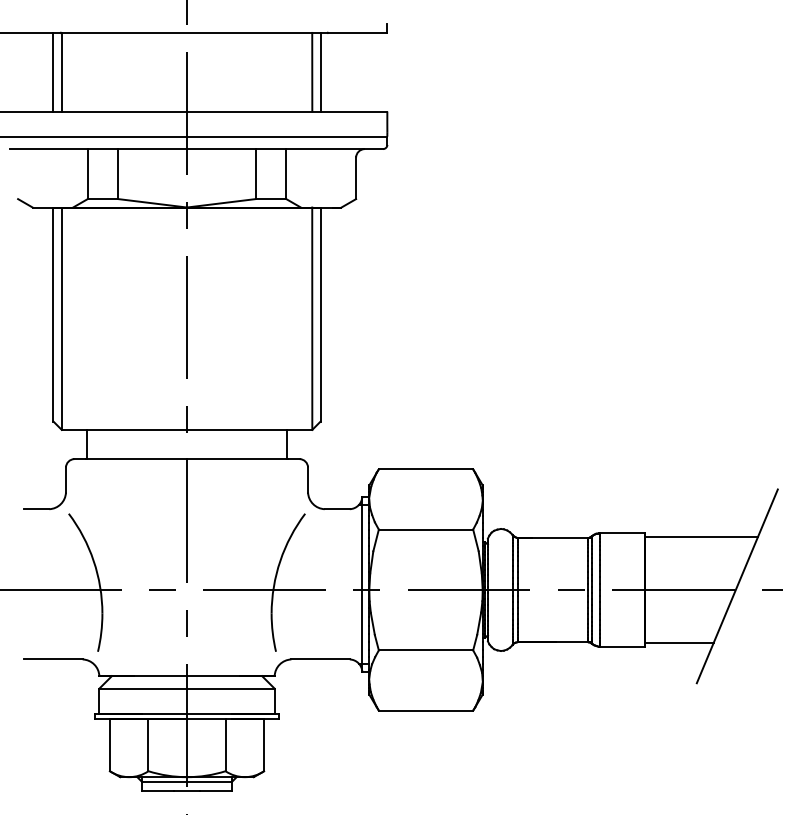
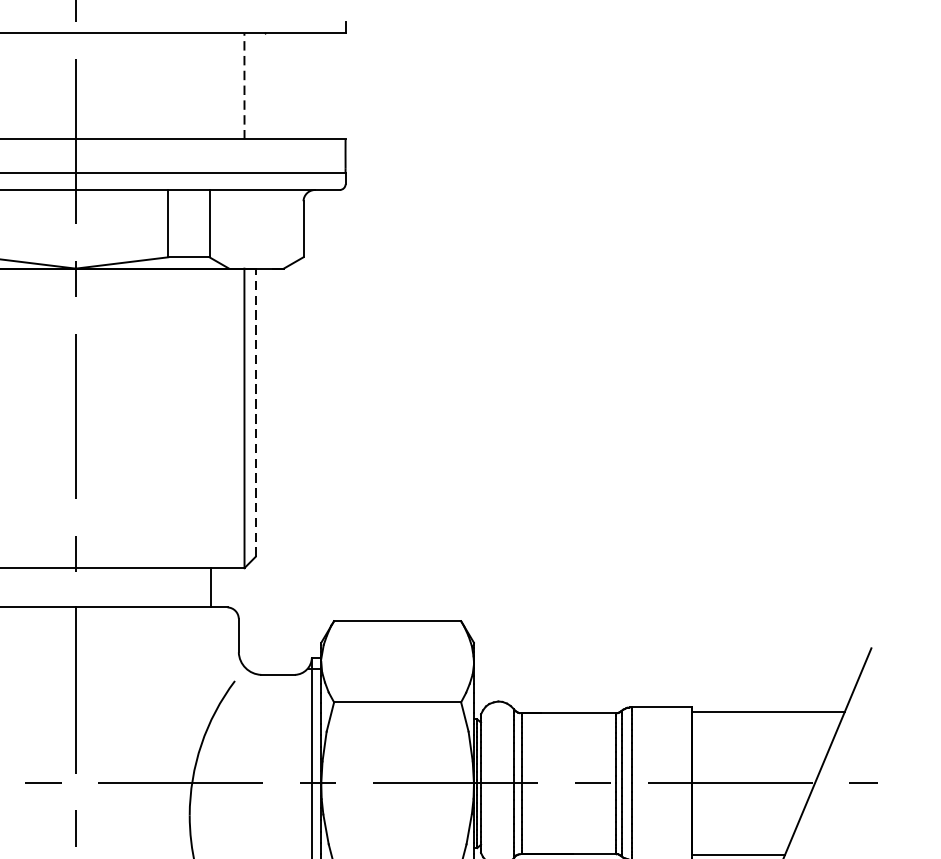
line: (312, 71) -> (244, 85), solid -> dashed
line: (320, 71) -> (255, 85), removed
line: (320, 314) -> (255, 412), solid -> dashed

